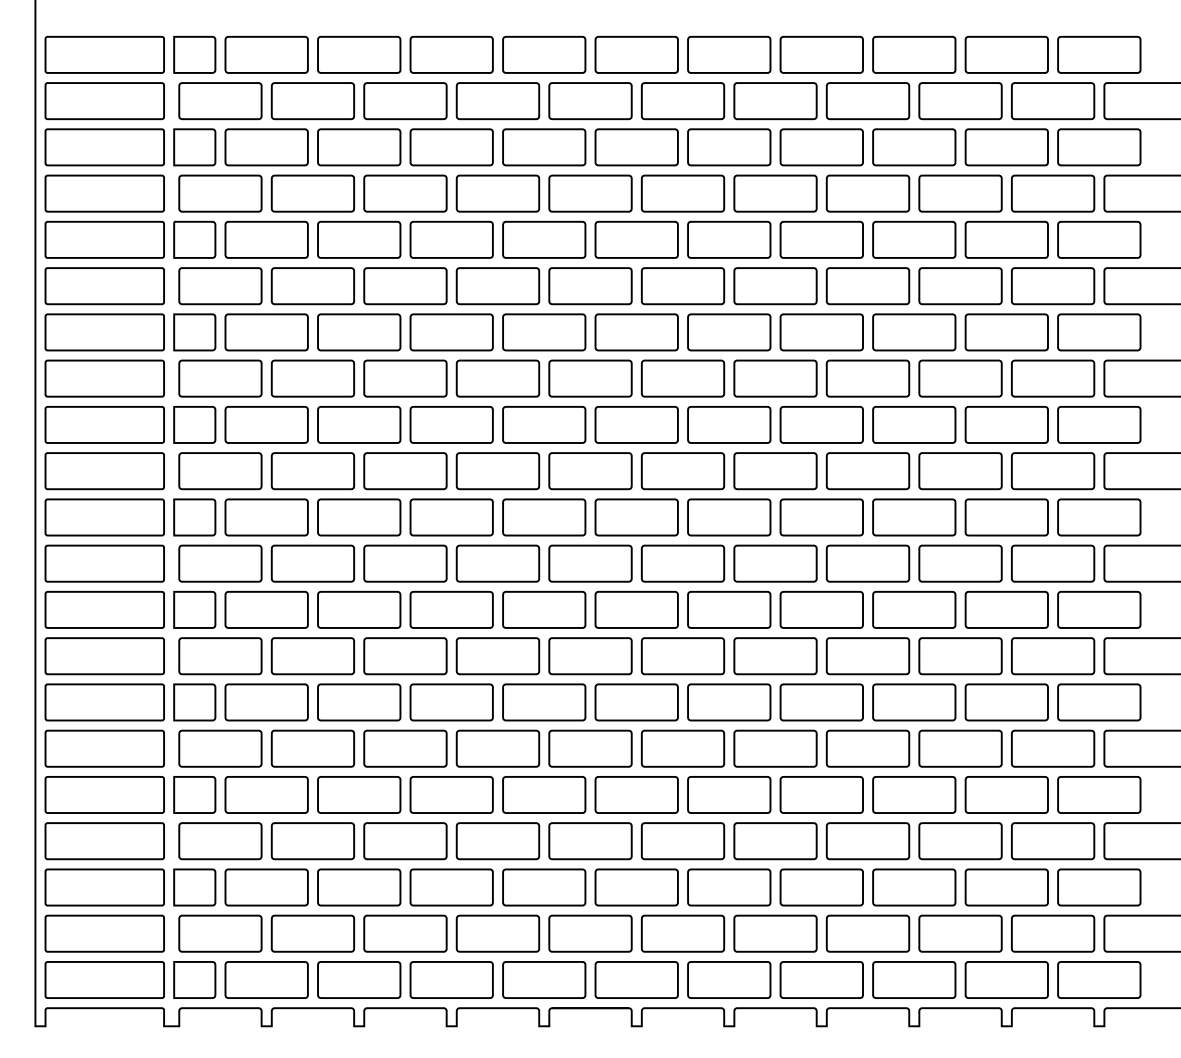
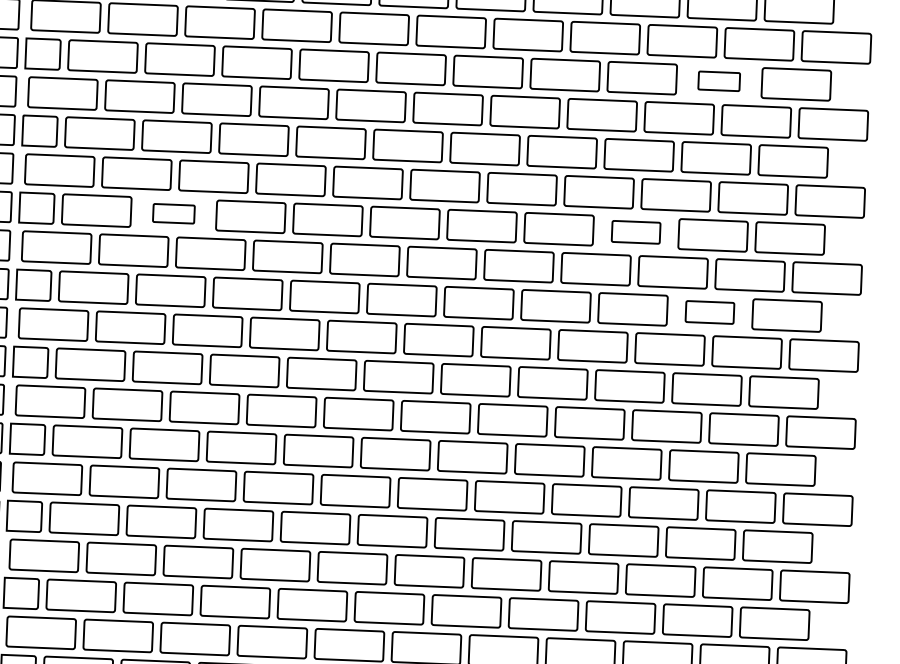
part: (1006, 147) -> (719, 81), size x0.6
part: (359, 332) -> (174, 213), size x0.6
part: (914, 332) -> (636, 232), size x0.7
part: (1006, 424) -> (709, 312), size x0.7

